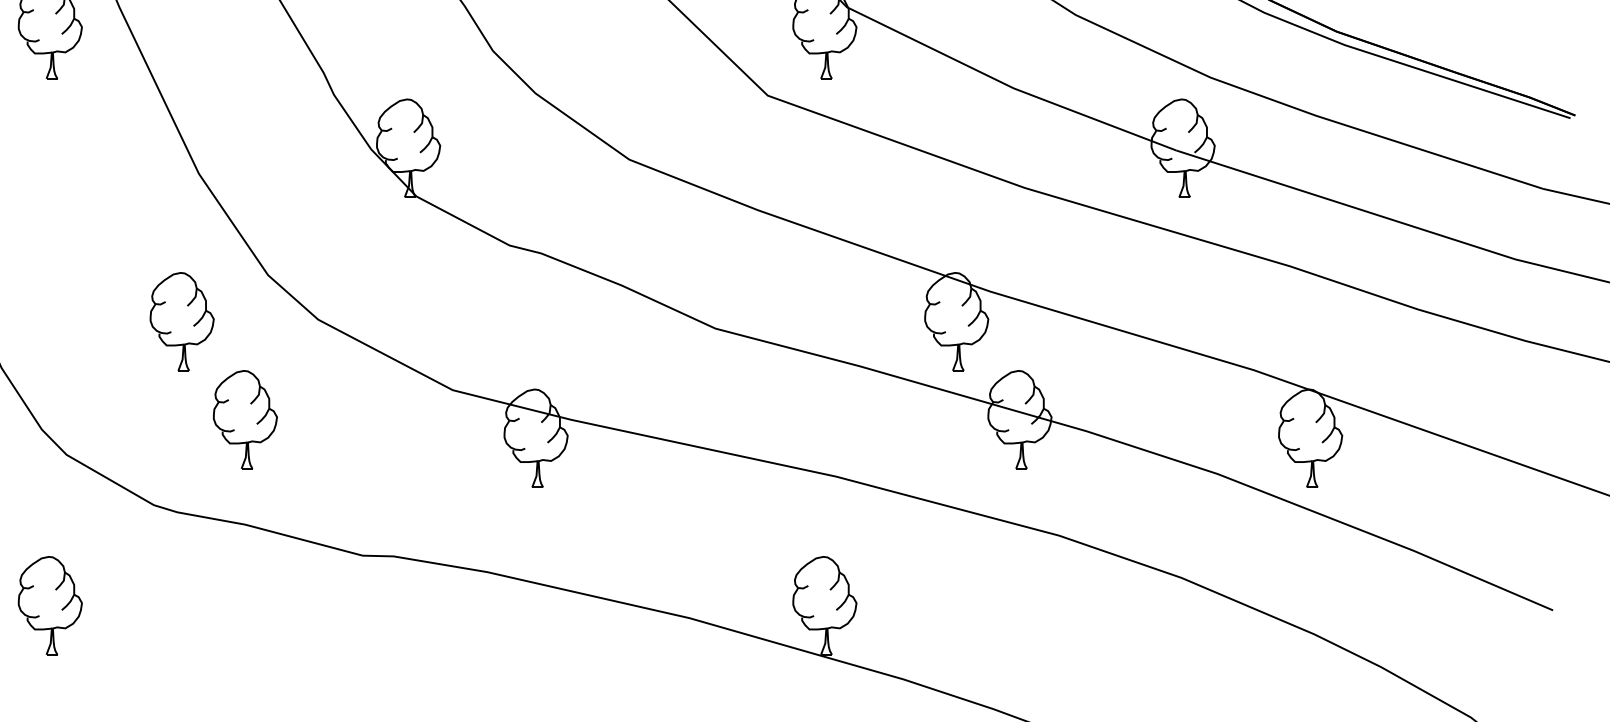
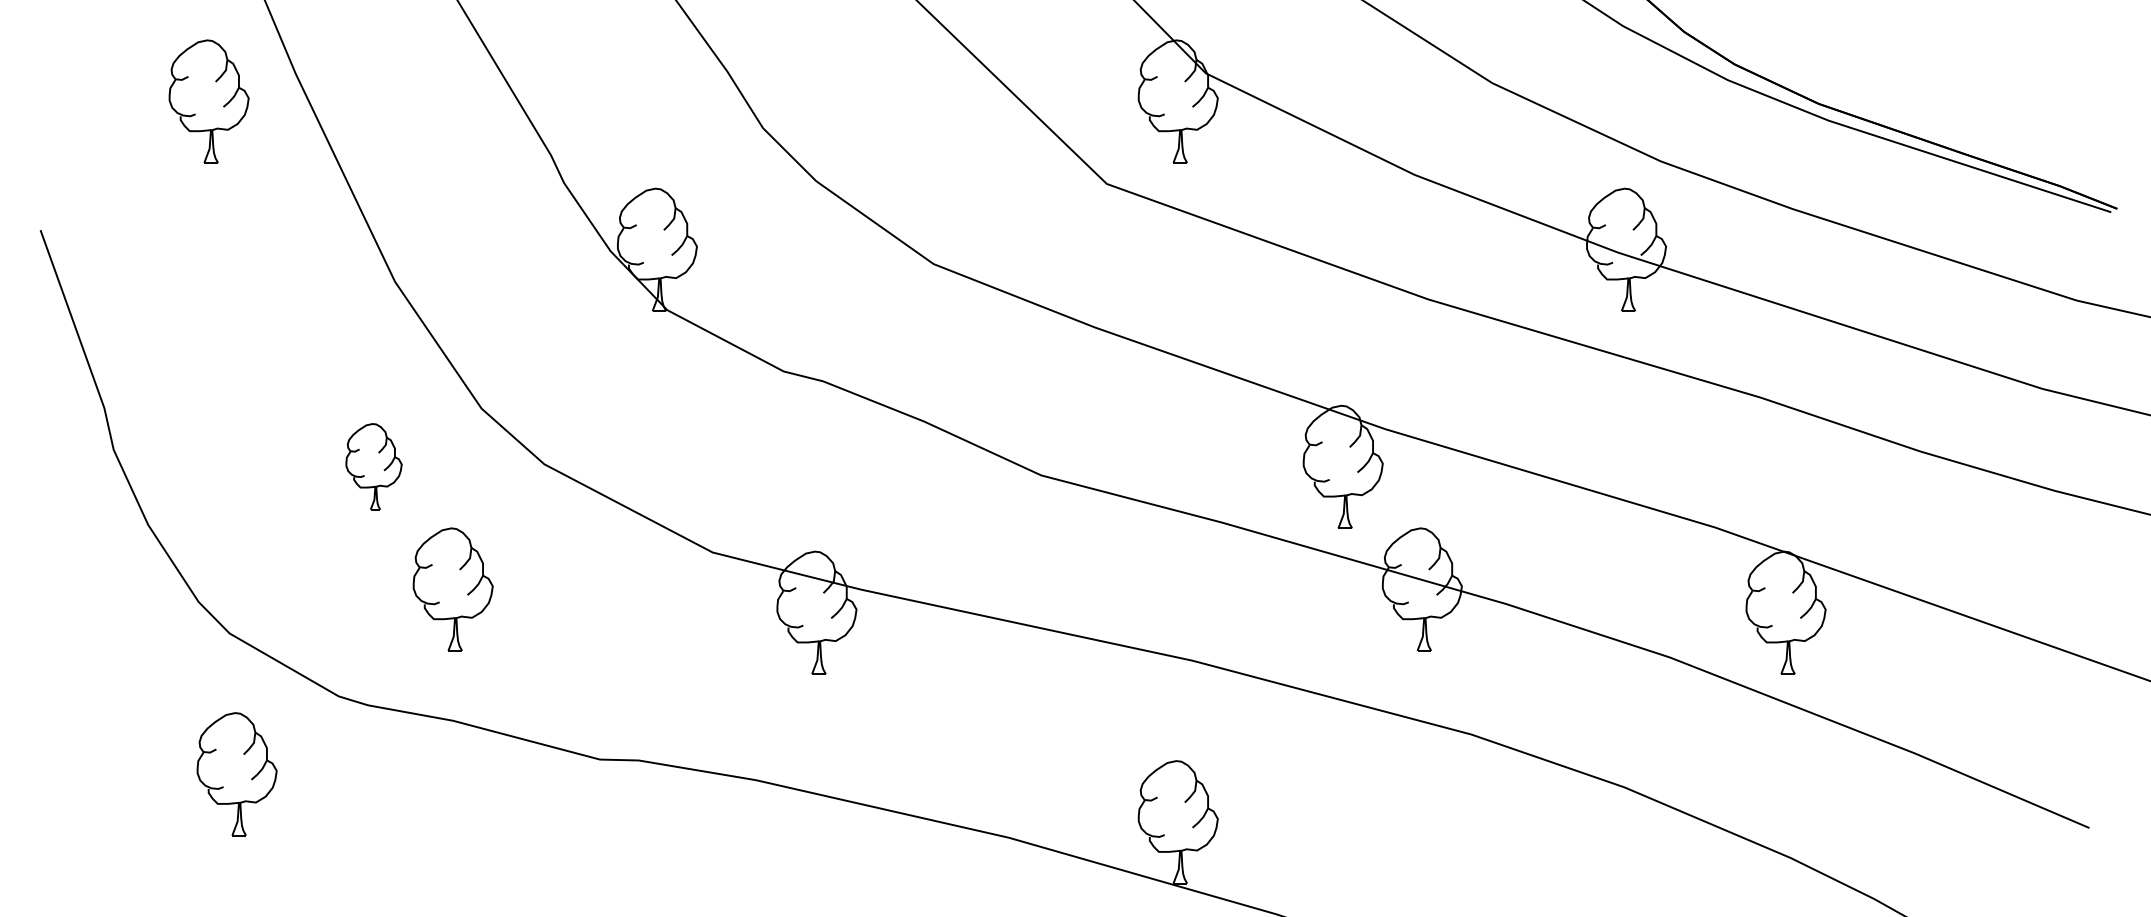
part: (181, 321) -> (373, 466), size x0.7
part: (49, 605) -> (236, 774), moved

